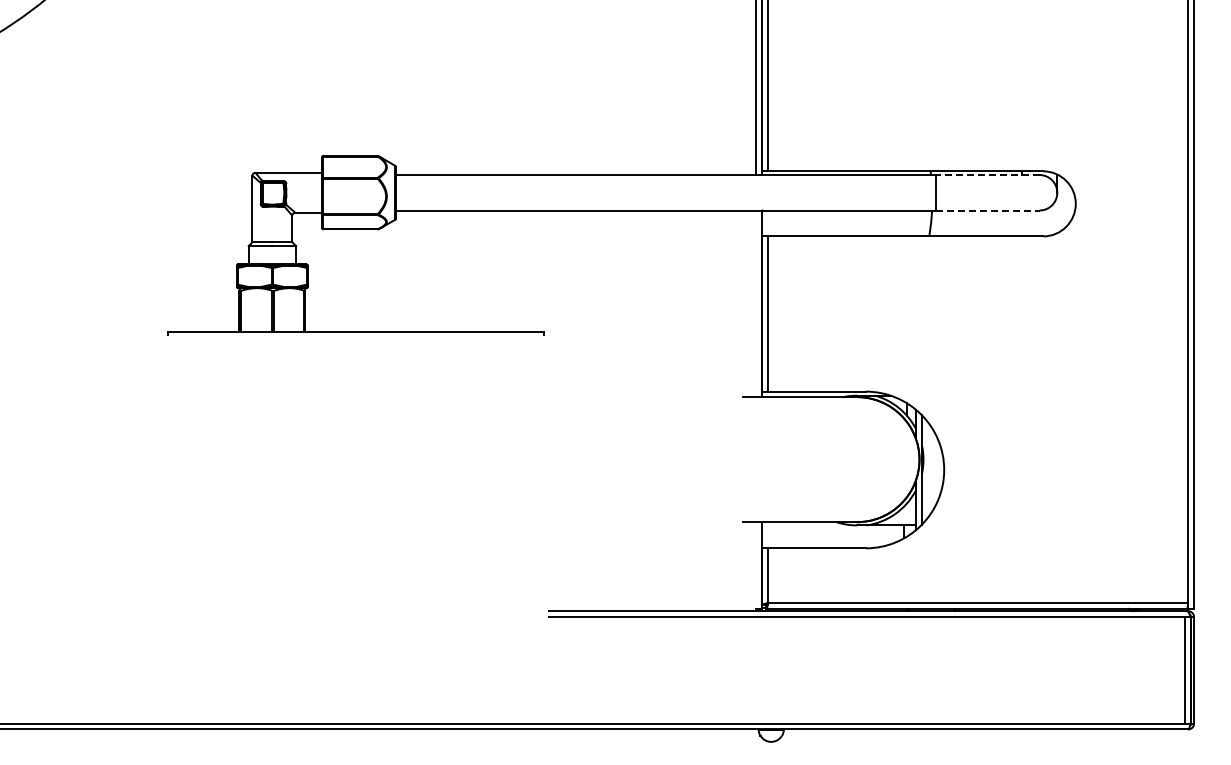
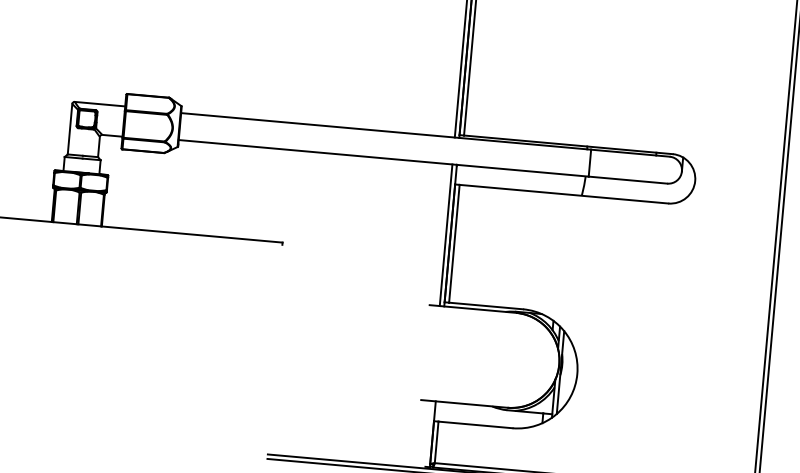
line: (987, 175) -> (630, 153), dashed -> solid
line: (987, 210) -> (627, 180), dashed -> solid
line: (756, 303) -> (446, 235), added

